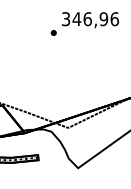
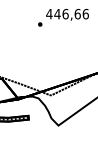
text: (84, 18) -> (63, 13), 346,96 -> 446,66

